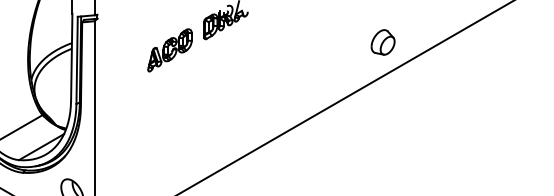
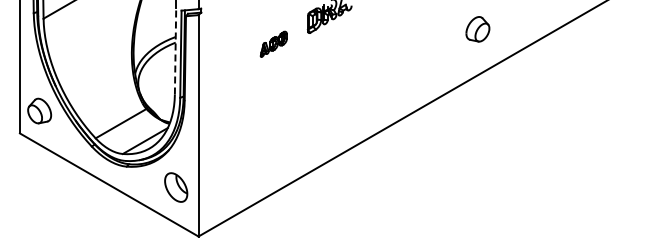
part: (382, 42) -> (477, 29), moved
part: (169, 50) -> (273, 44), size x0.6
line: (71, 56) -> (175, 50), solid -> dashed

